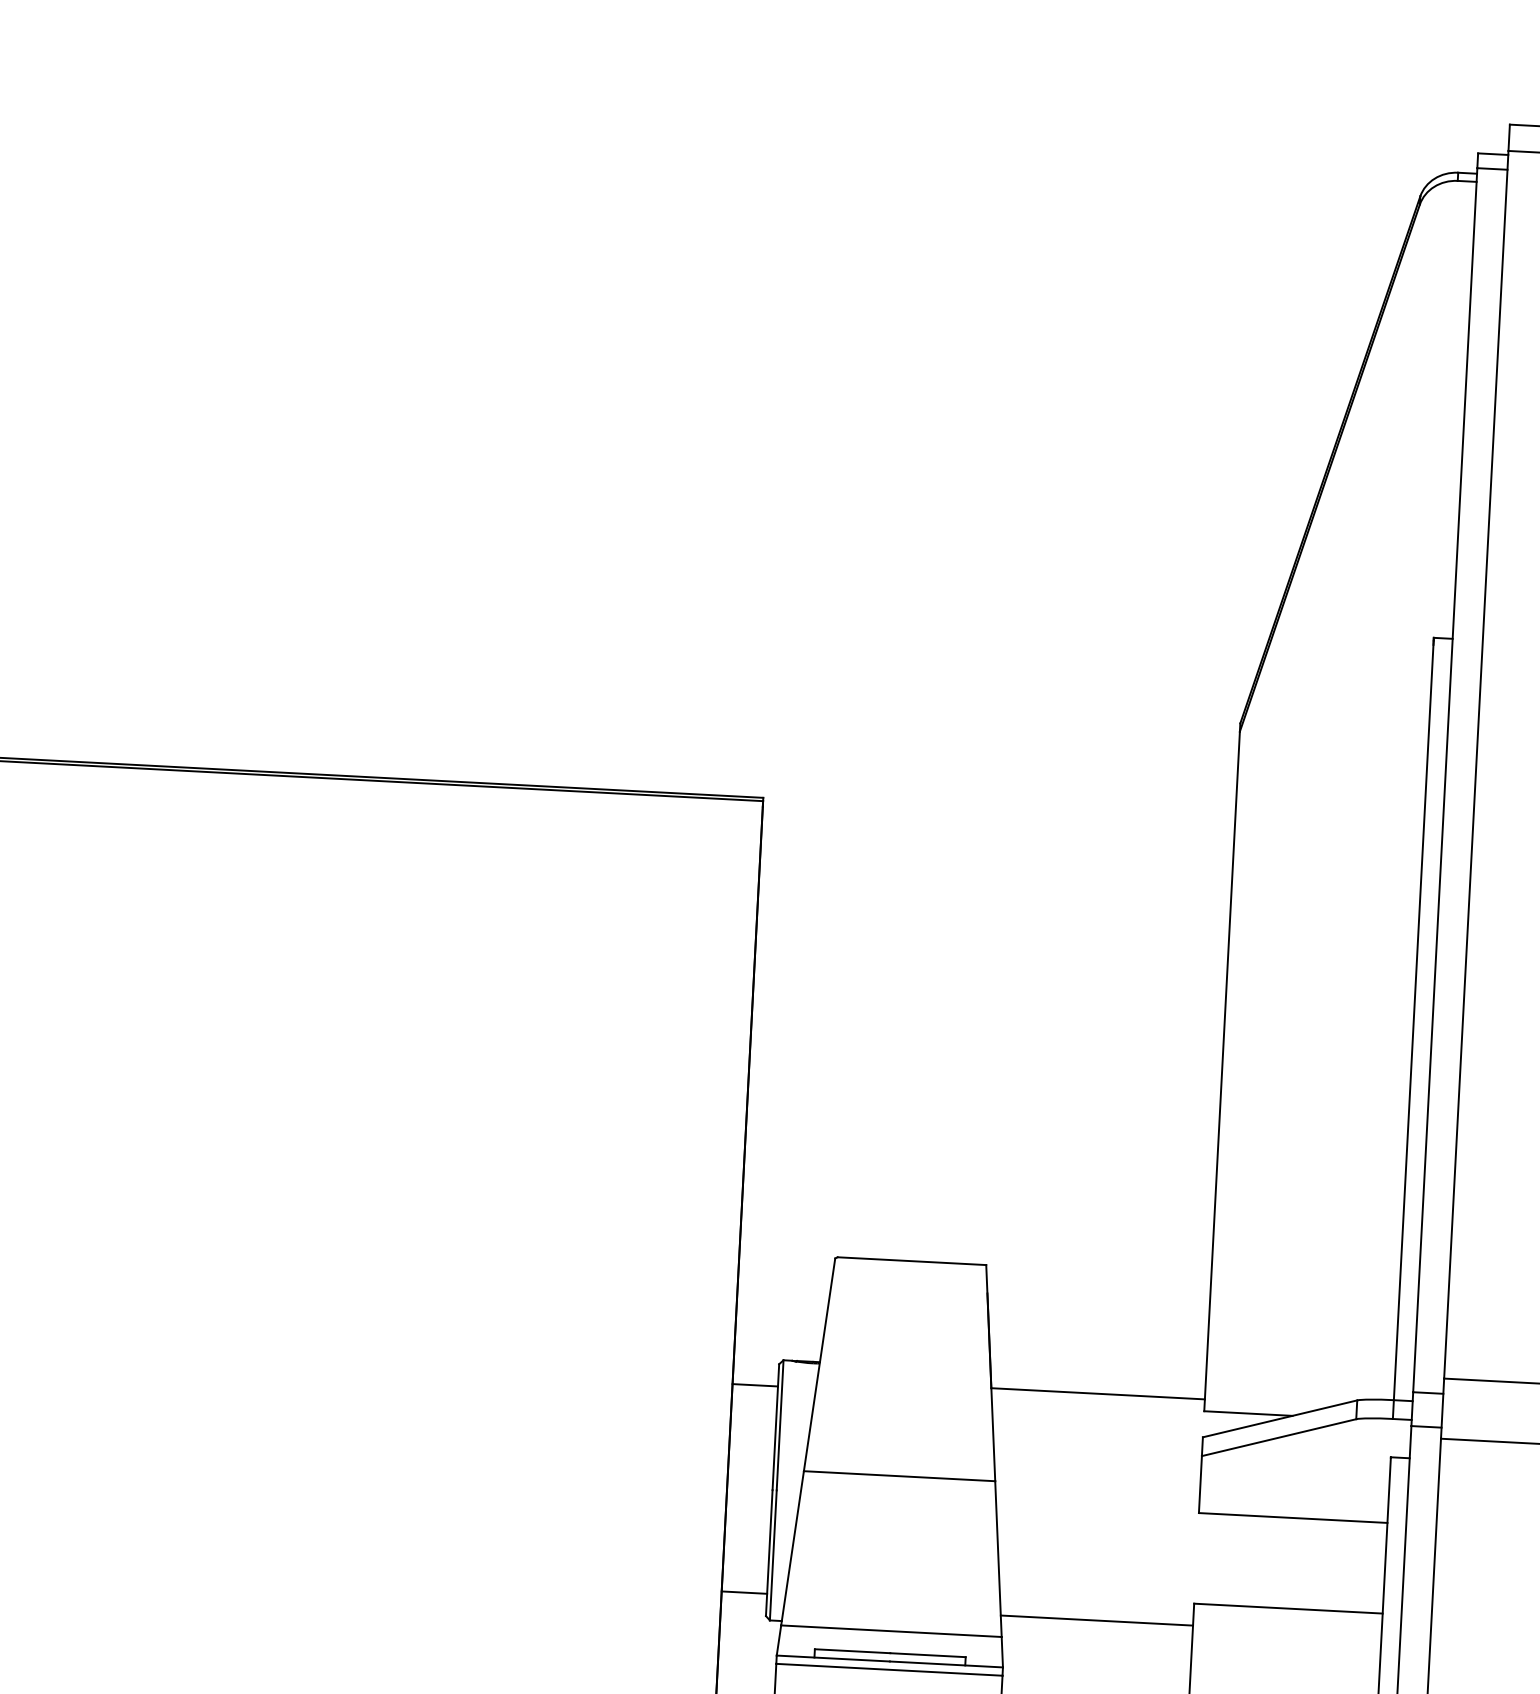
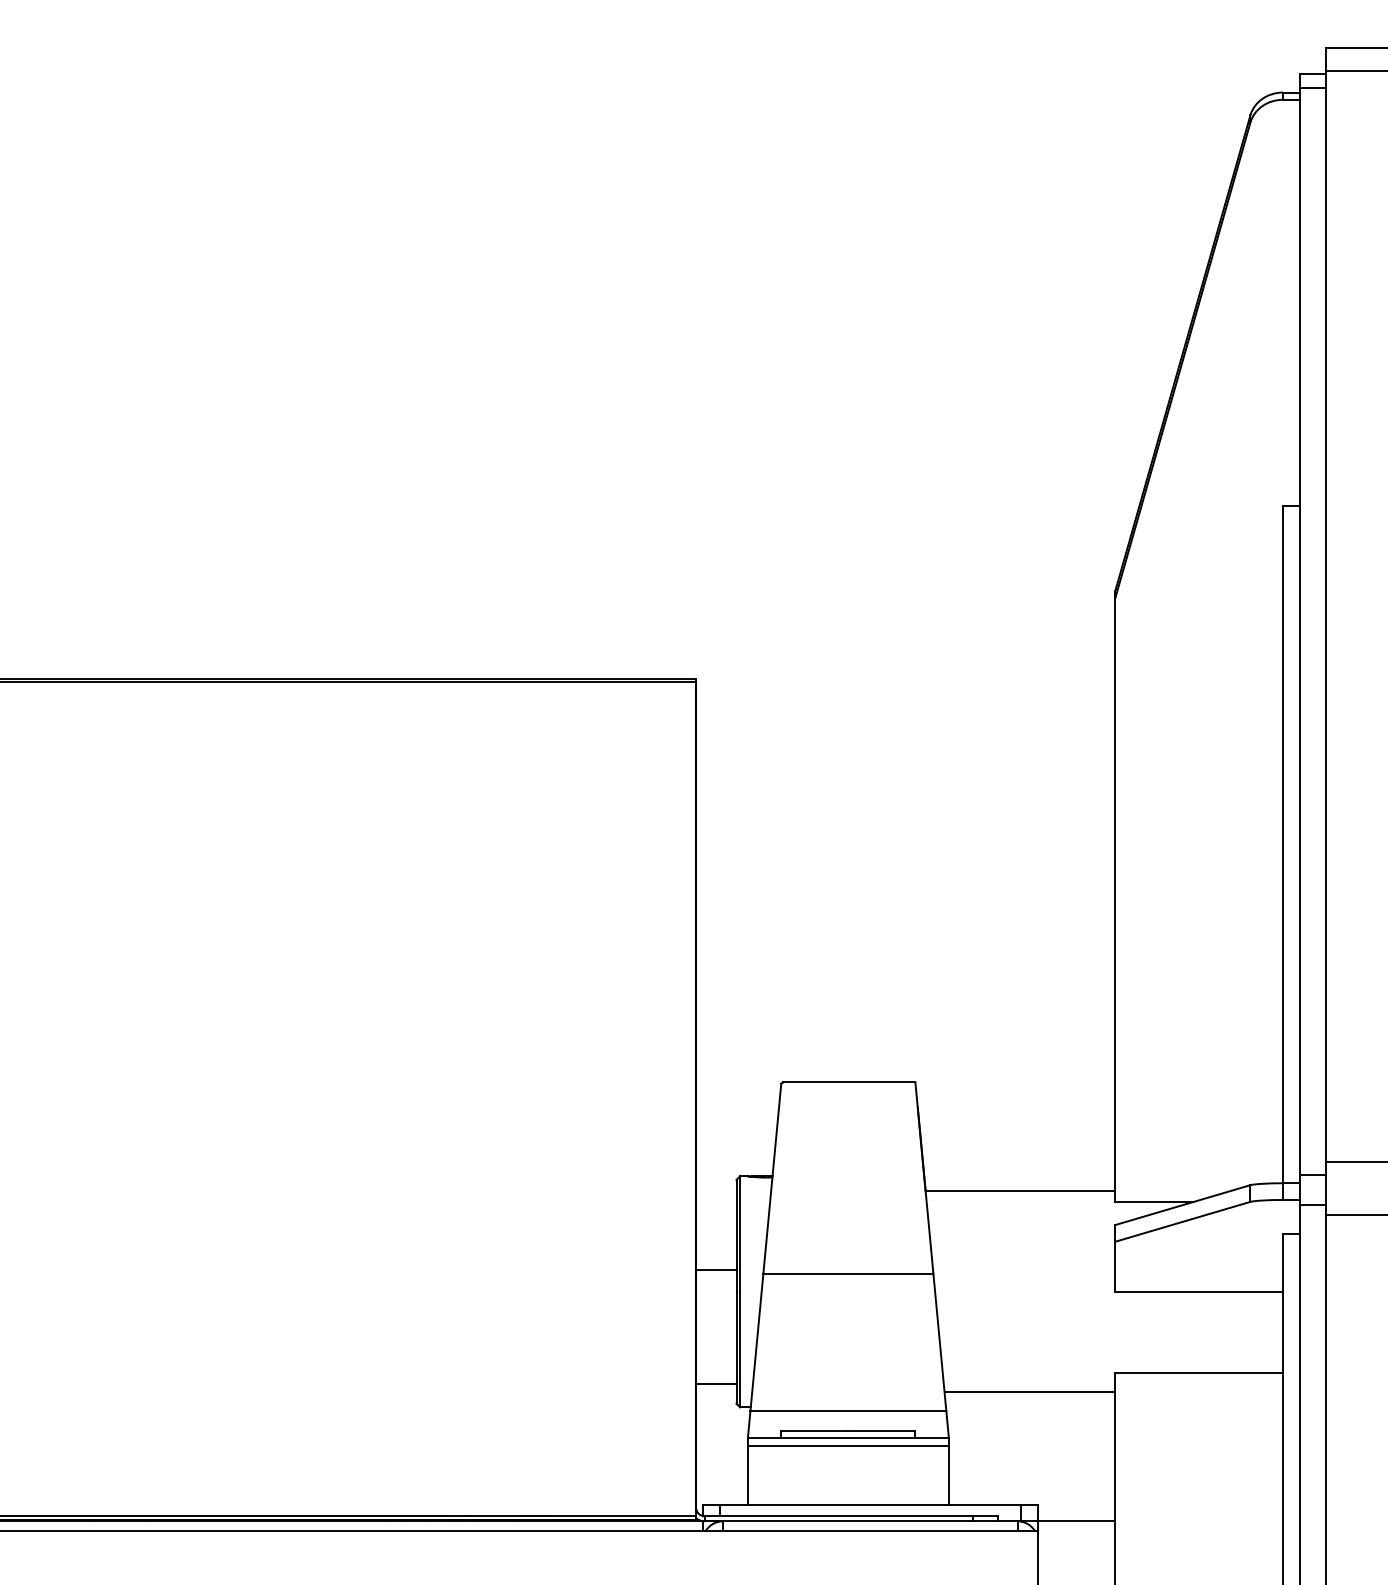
line: (755, 1385) -> (716, 1269), moved

